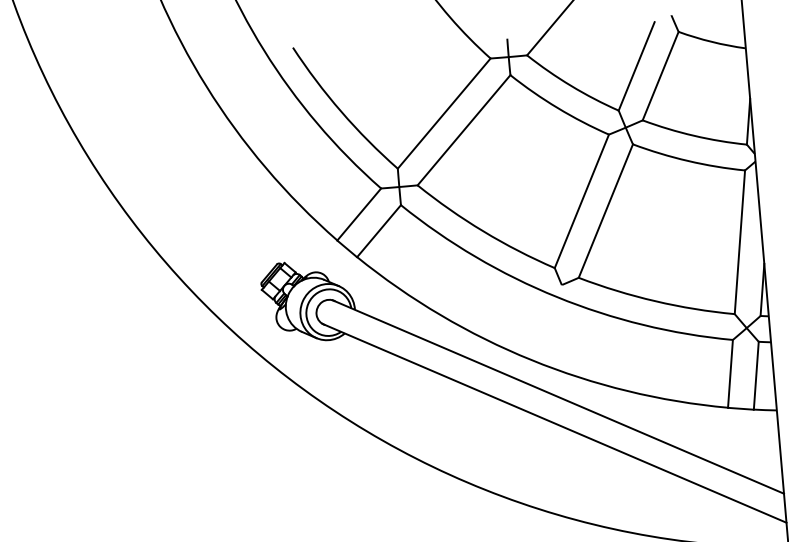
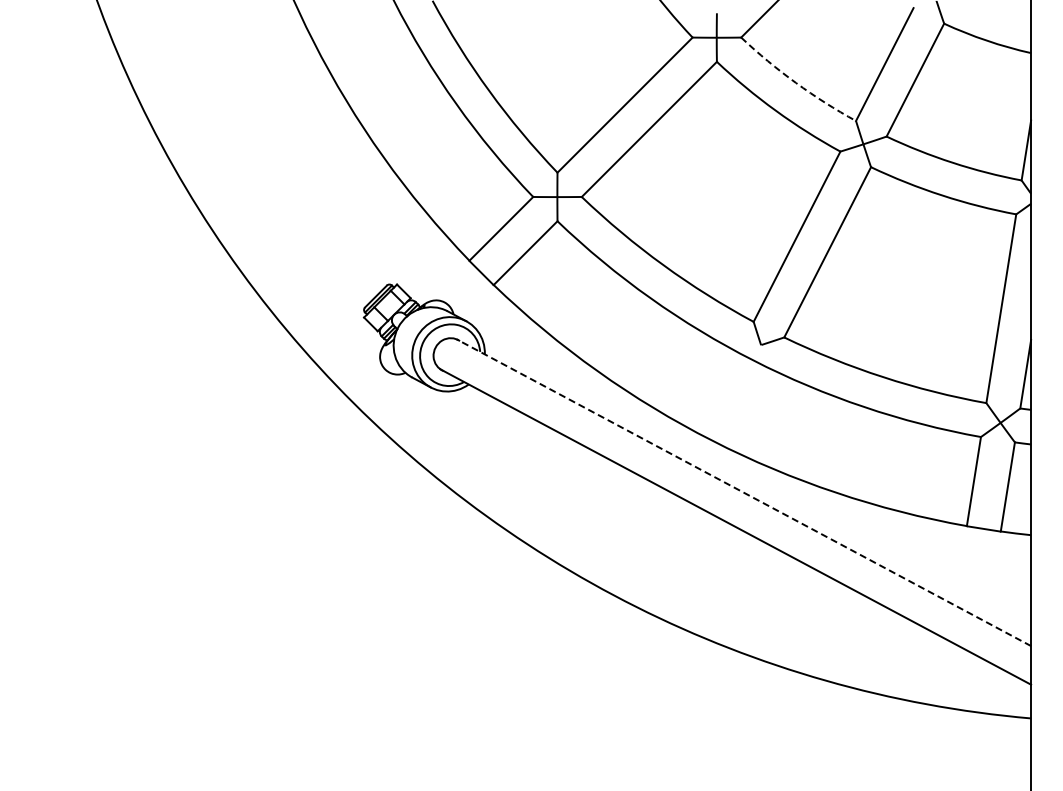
arc: (570, 85) -> (795, 82), solid -> dashed
line: (558, 396) -> (743, 492), solid -> dashed

